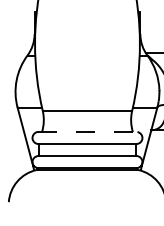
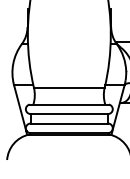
line: (87, 132) -> (69, 104), dashed -> solid

